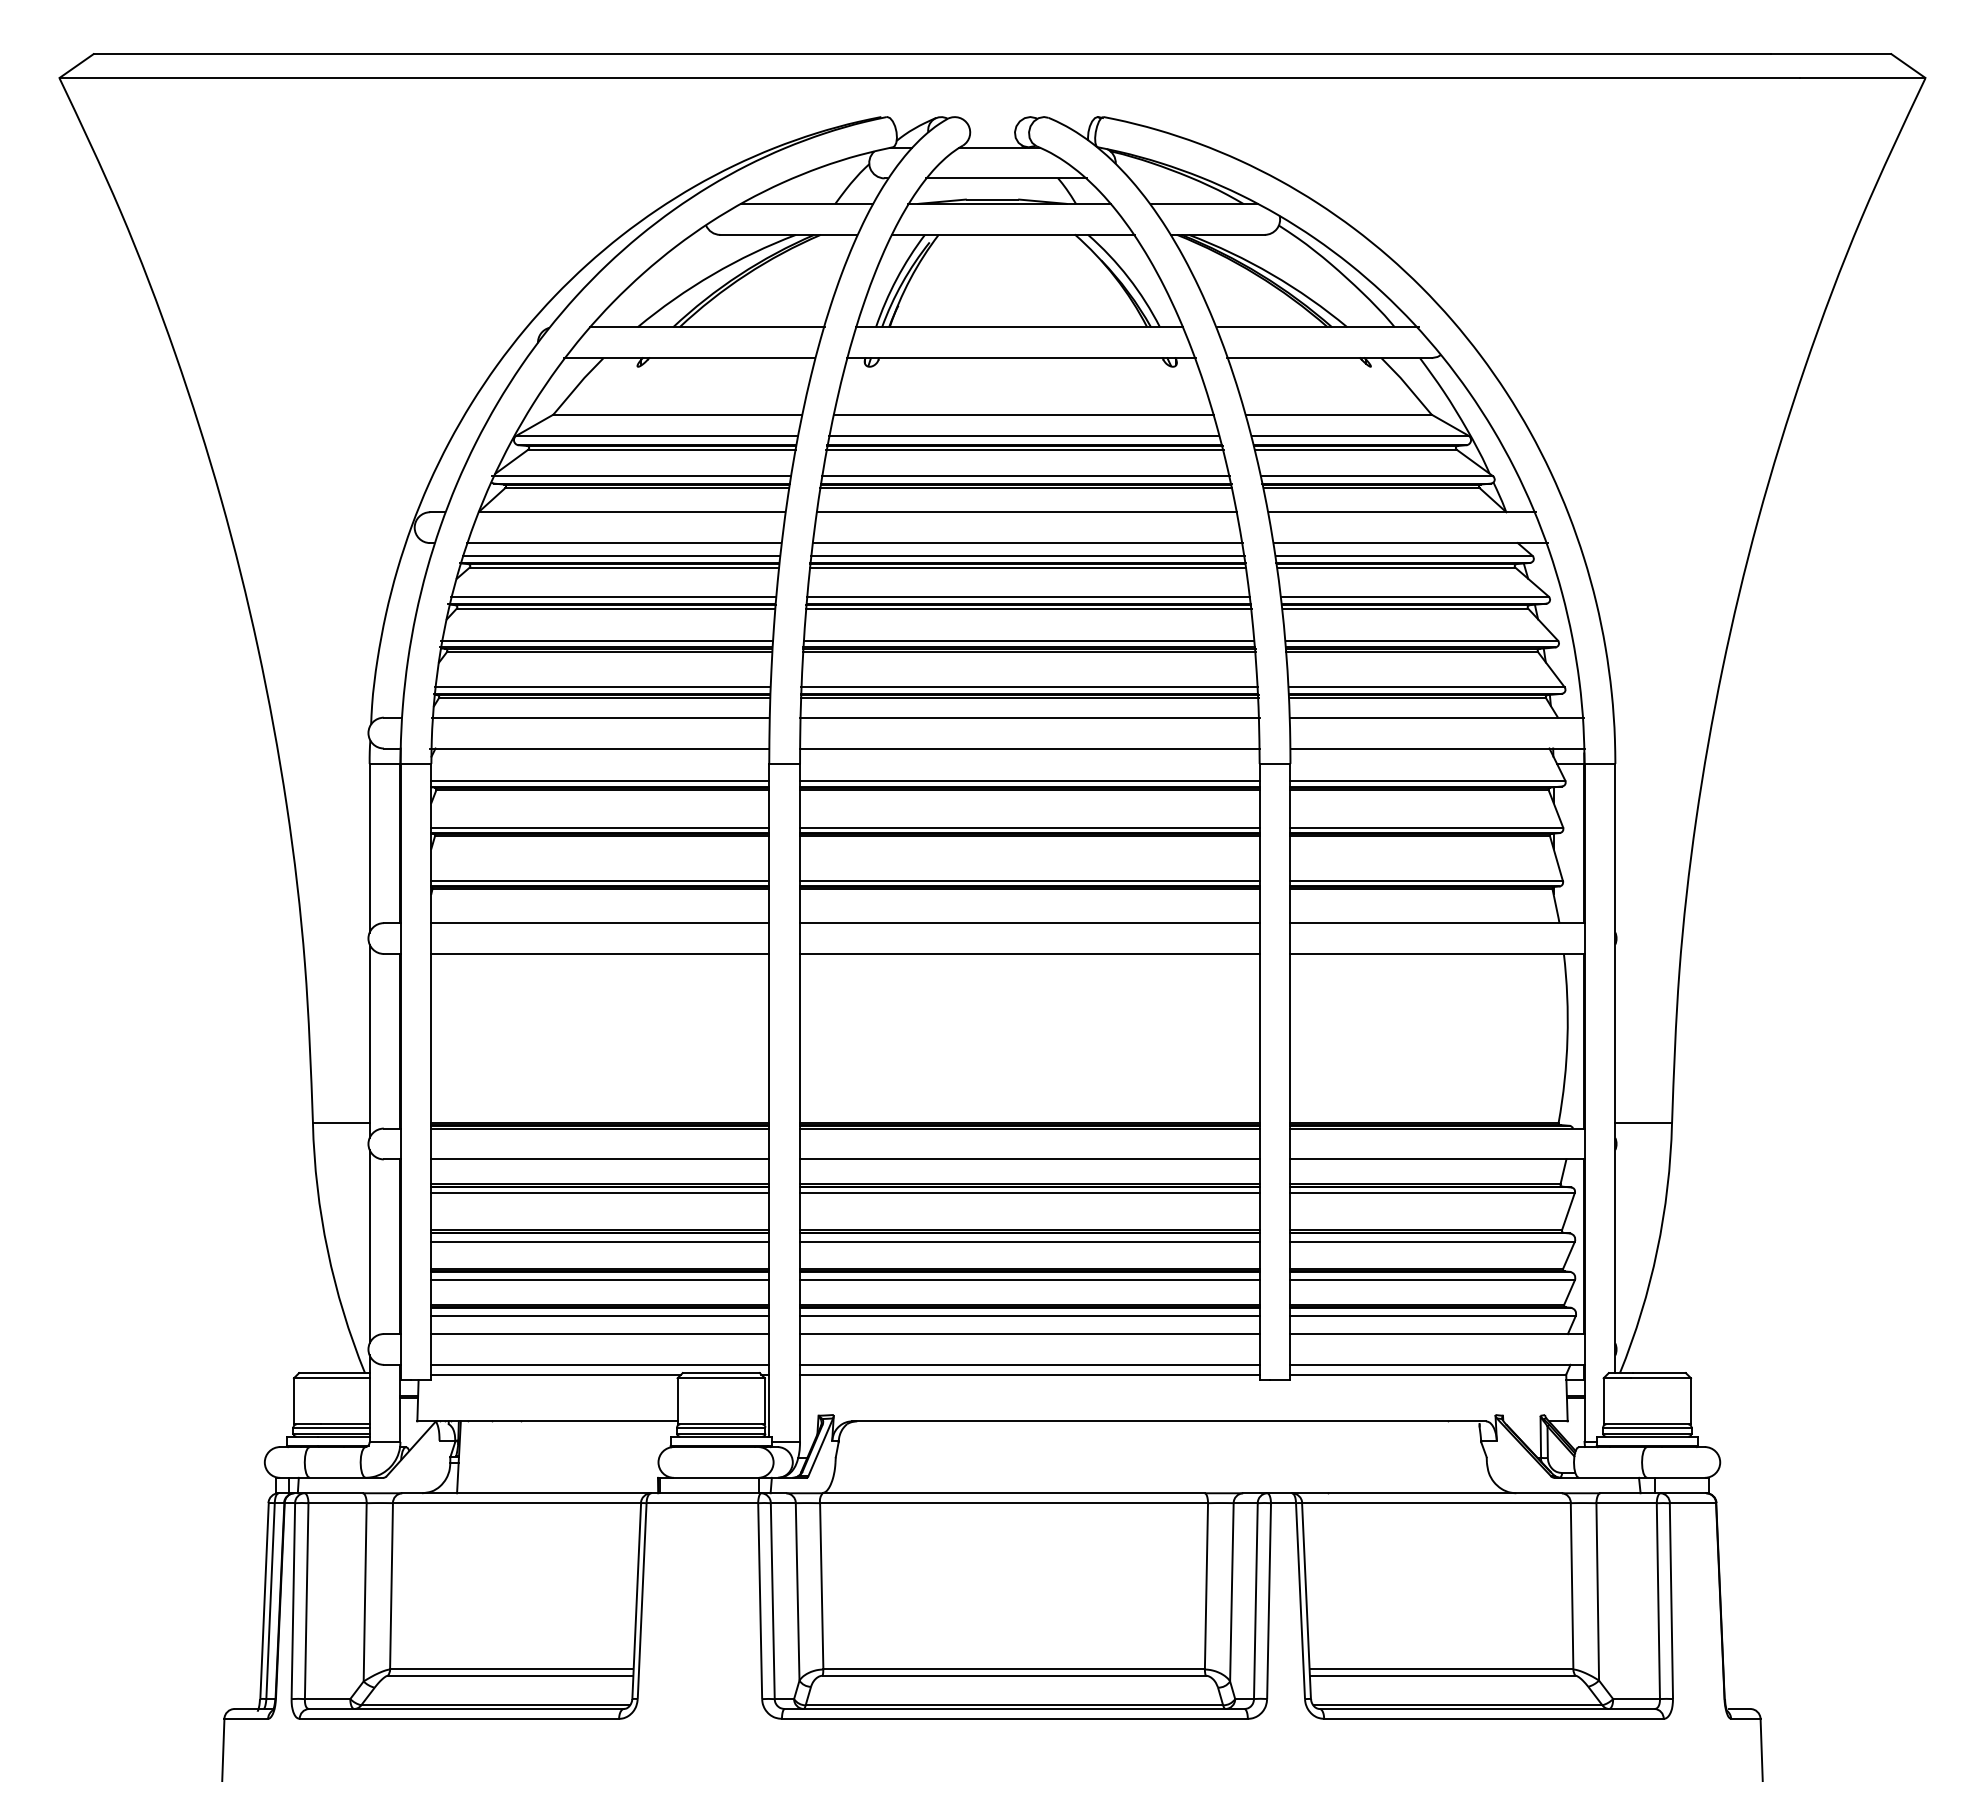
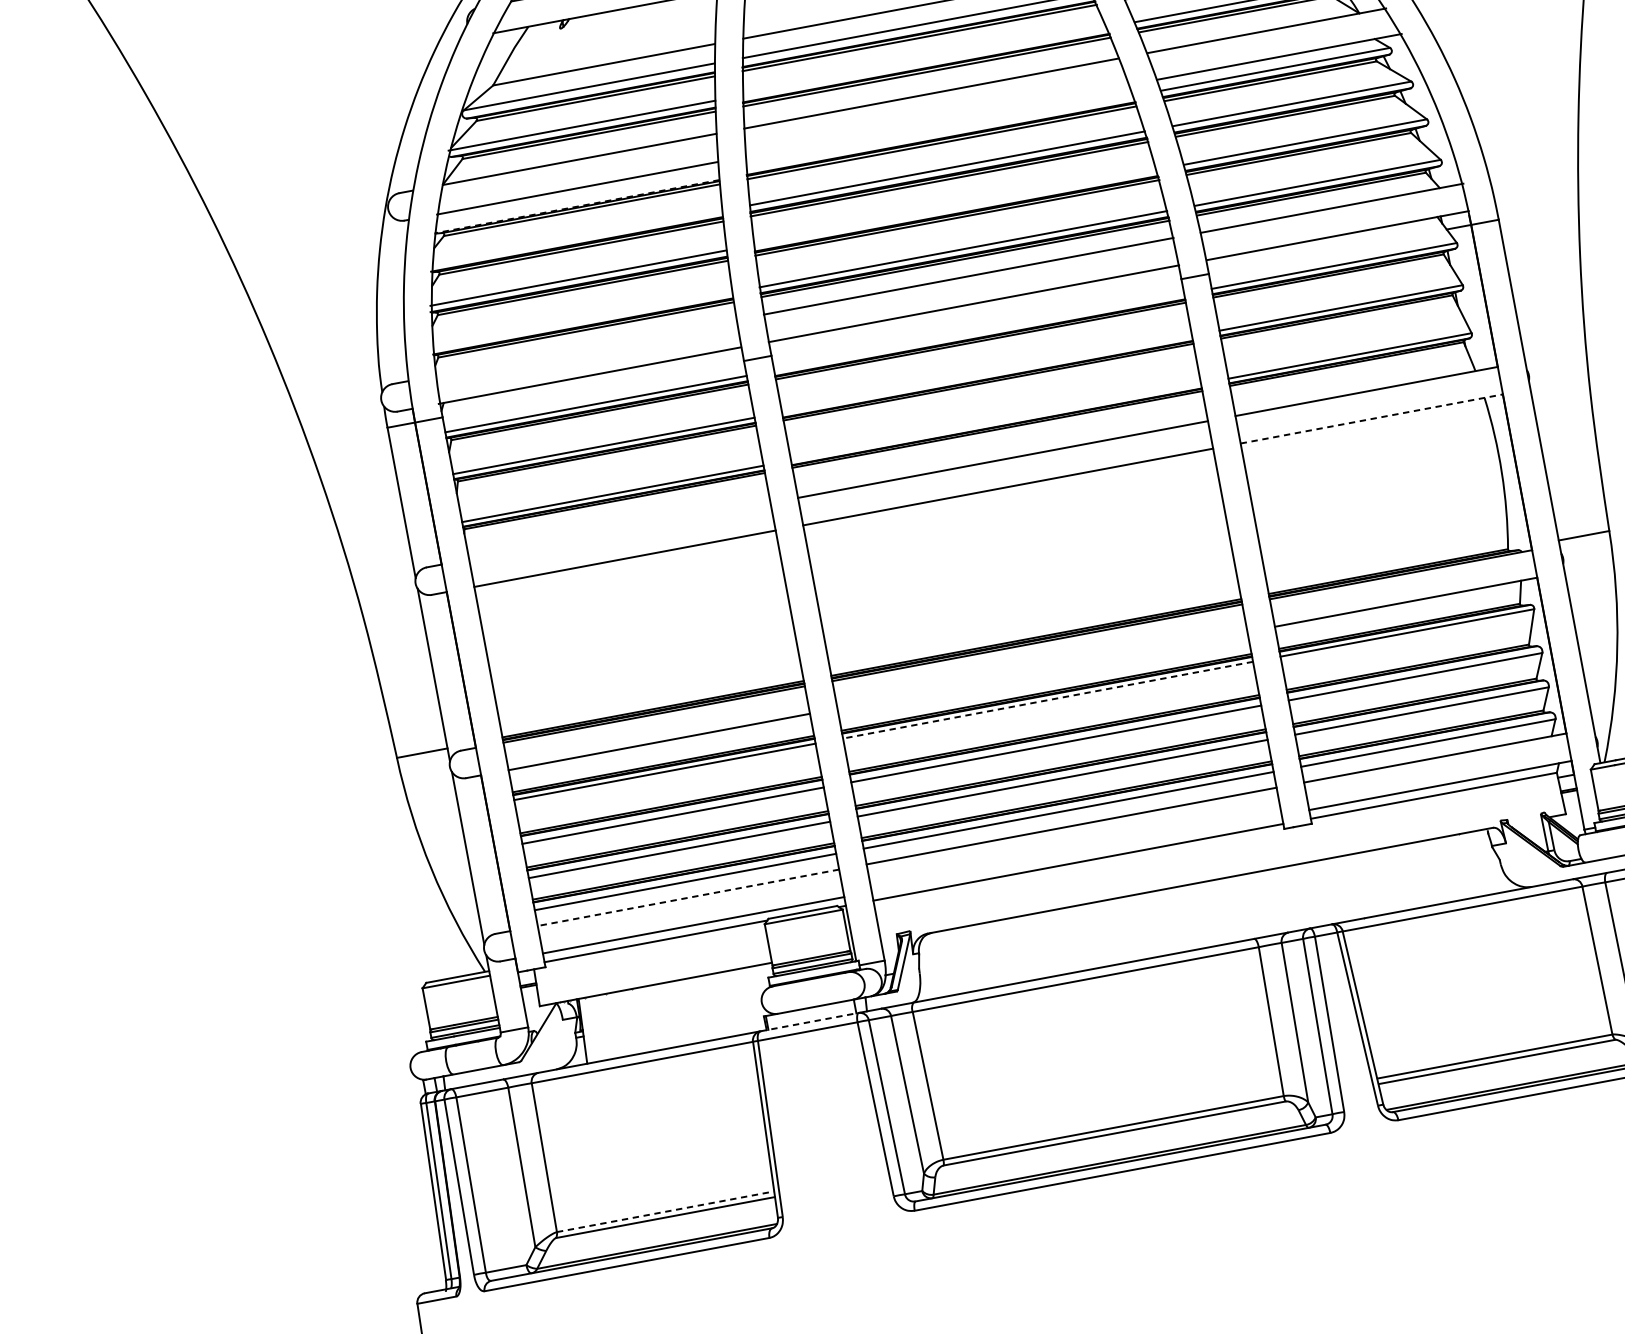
line: (1025, 476) -> (924, 61), removed
line: (1027, 543) -> (937, 121), removed
line: (621, 555) -> (577, 199), removed
line: (1027, 555) -> (939, 131), removed
line: (619, 562) -> (576, 206), solid -> dashed
line: (612, 596) -> (576, 237), removed
line: (1028, 640) -> (954, 207), removed
line: (602, 687) -> (582, 320), removed
line: (600, 717) -> (585, 347), removed
line: (1029, 780) -> (978, 332), removed
line: (1029, 827) -> (986, 374), removed
line: (1029, 881) -> (995, 422), removed
line: (600, 923) -> (620, 531), removed
line: (1438, 953) -> (1372, 418), solid -> dashed
line: (1029, 1159) -> (1042, 670), removed
line: (1029, 1192) -> (1047, 699), solid -> dashed
line: (600, 1334) -> (688, 898), solid -> dashed
line: (1029, 1364) -> (1076, 853), removed
line: (706, 1493) -> (809, 1022), solid -> dashed
line: (512, 1669) -> (666, 1211), solid -> dashed

